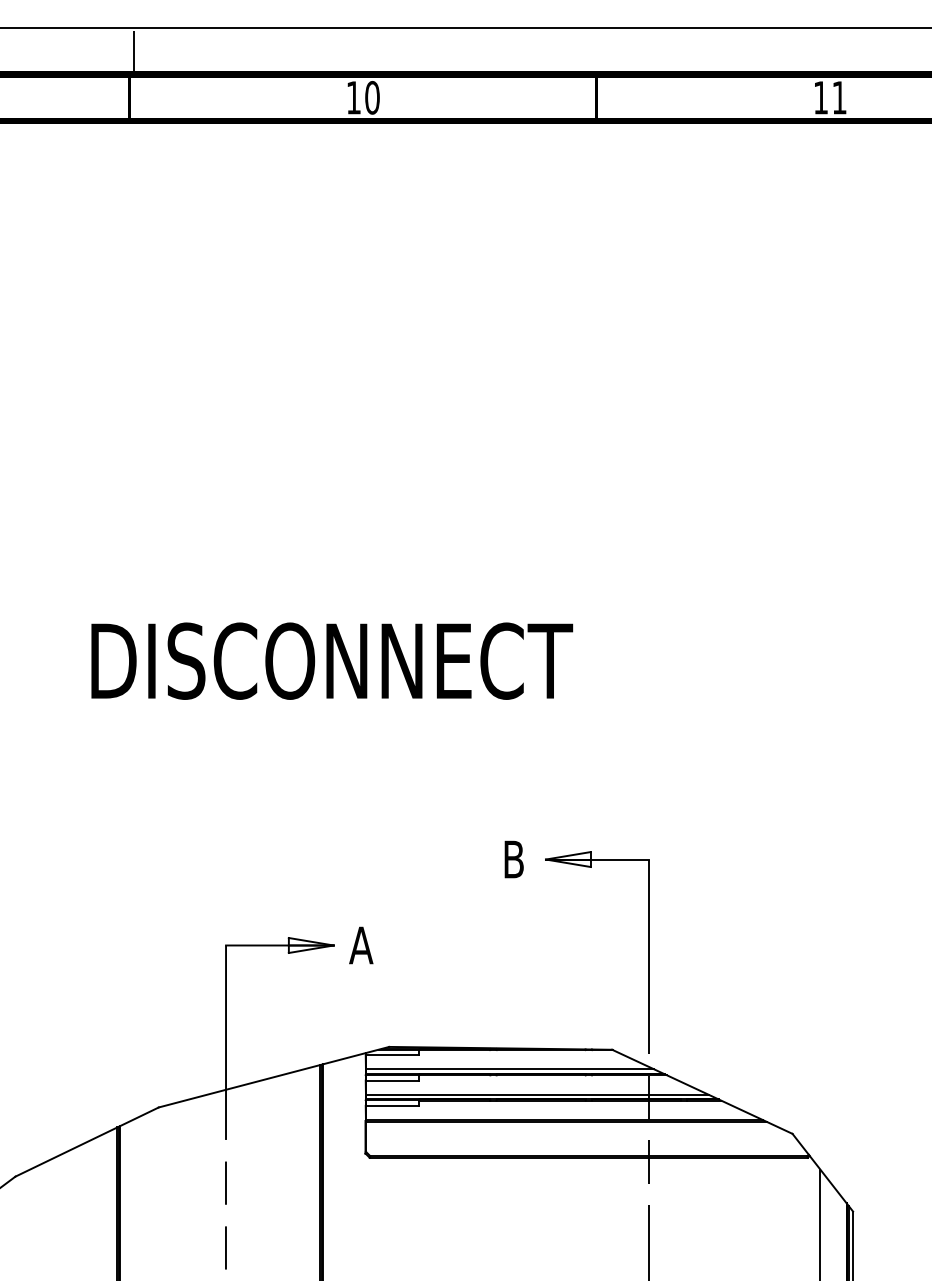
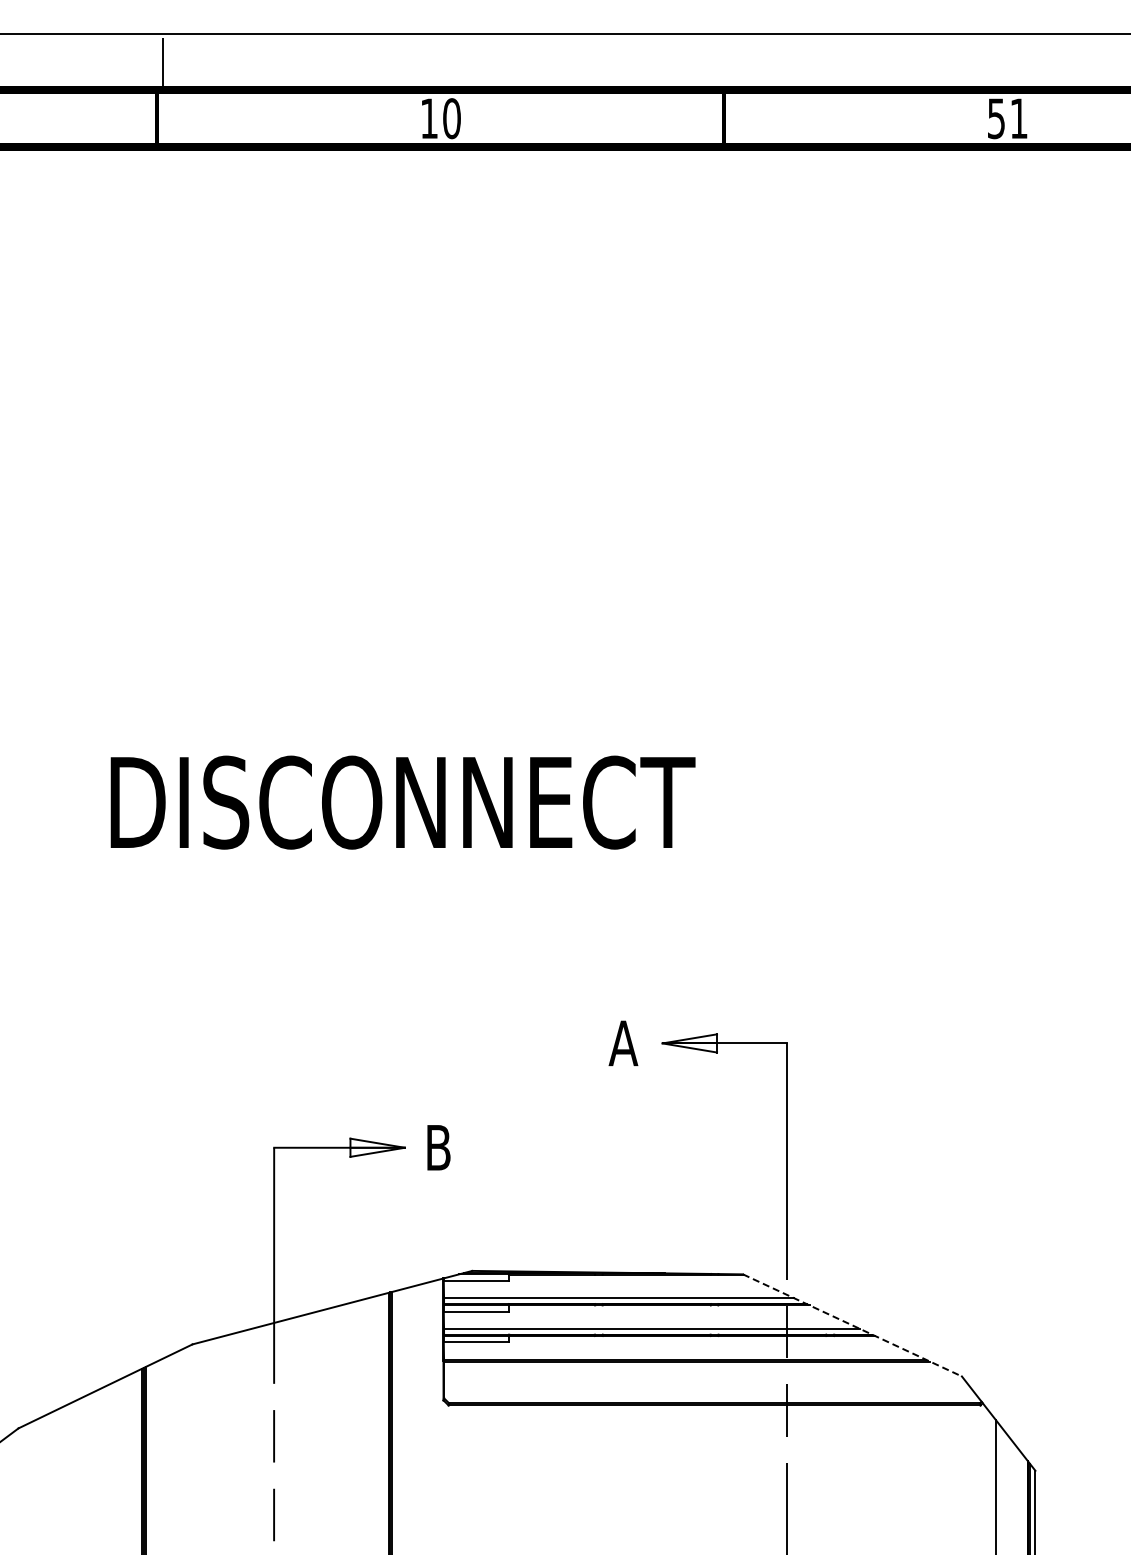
text: (821, 97) -> (996, 118), 11 -> 51
text: (513, 859) -> (623, 1043), B -> A
text: (361, 945) -> (438, 1147), A -> B
line: (702, 1091) -> (852, 1325), solid -> dashed

